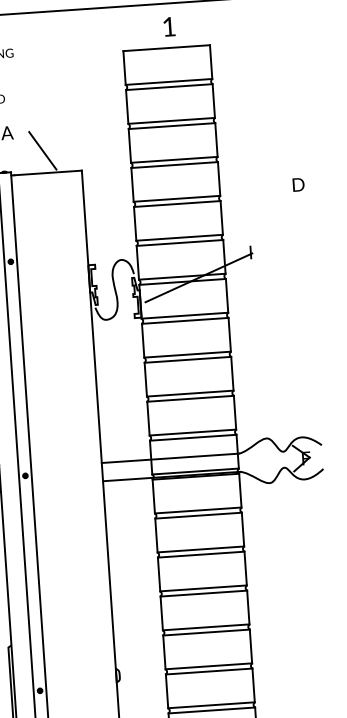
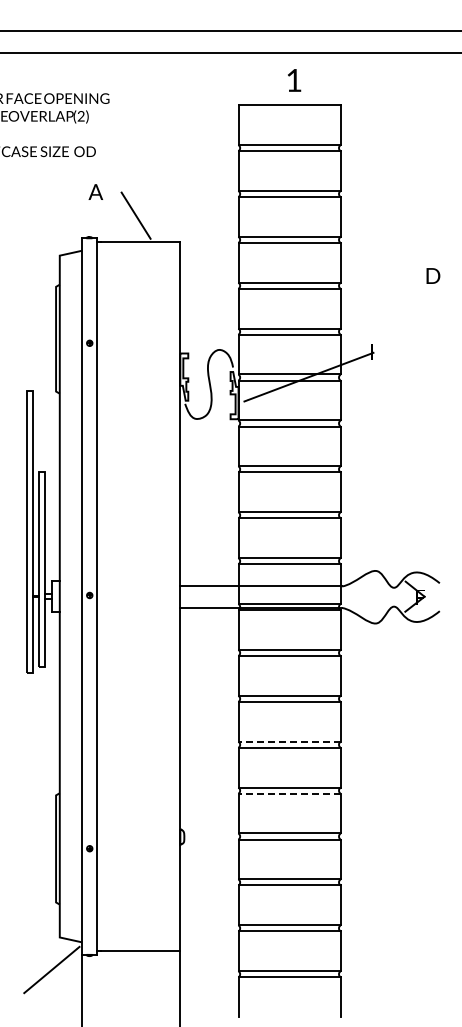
line: (203, 588) -> (289, 741), solid -> dashed
line: (206, 632) -> (289, 793), solid -> dashed

